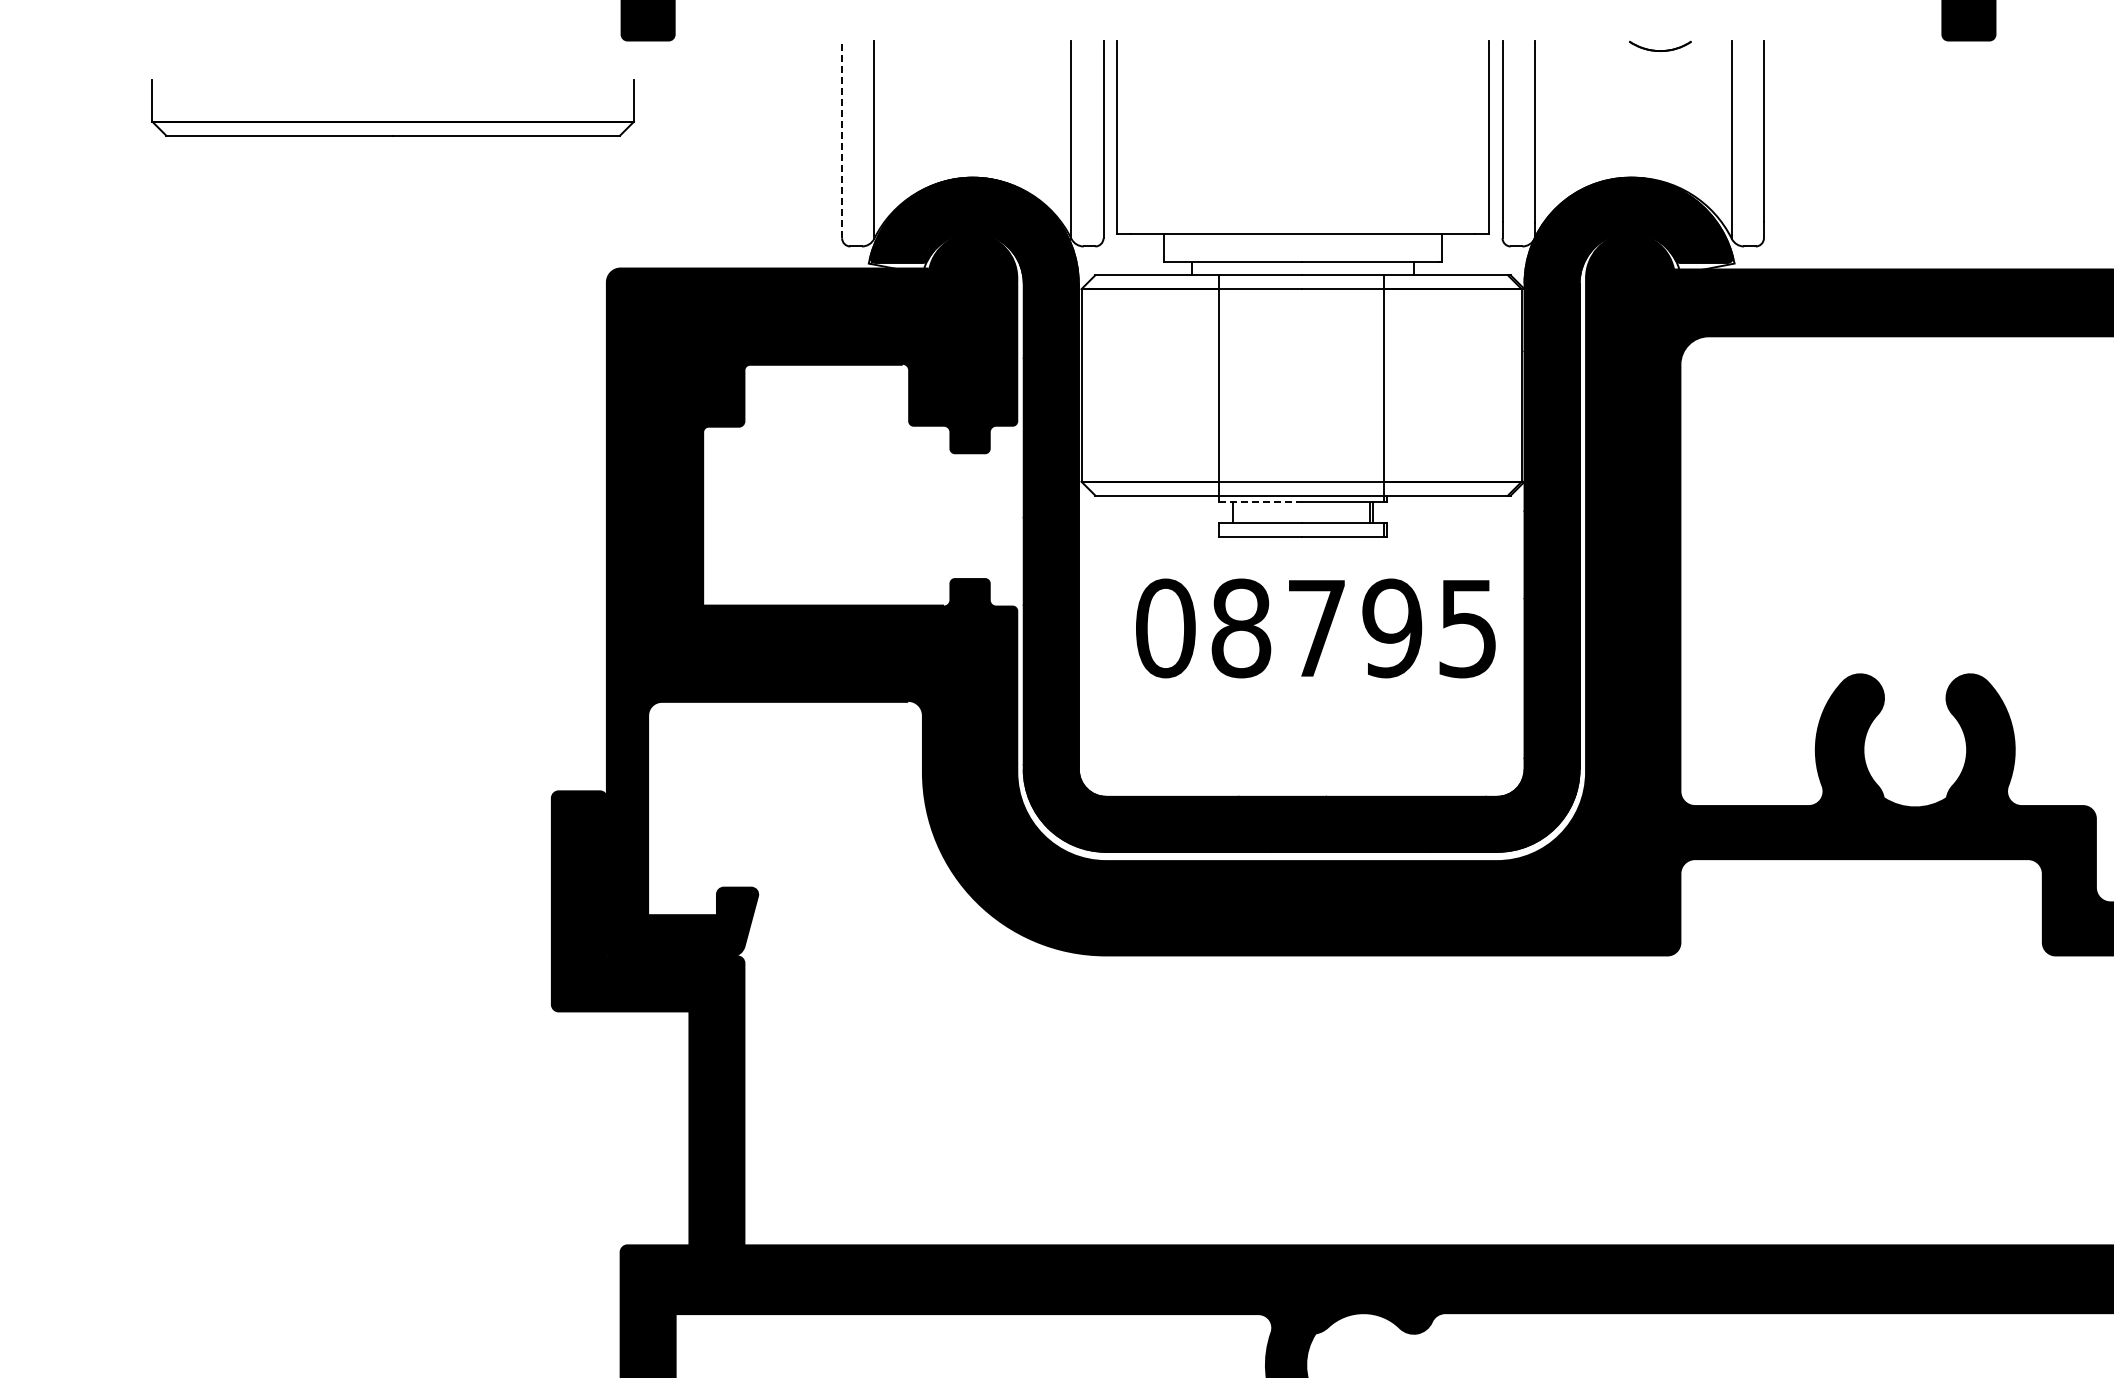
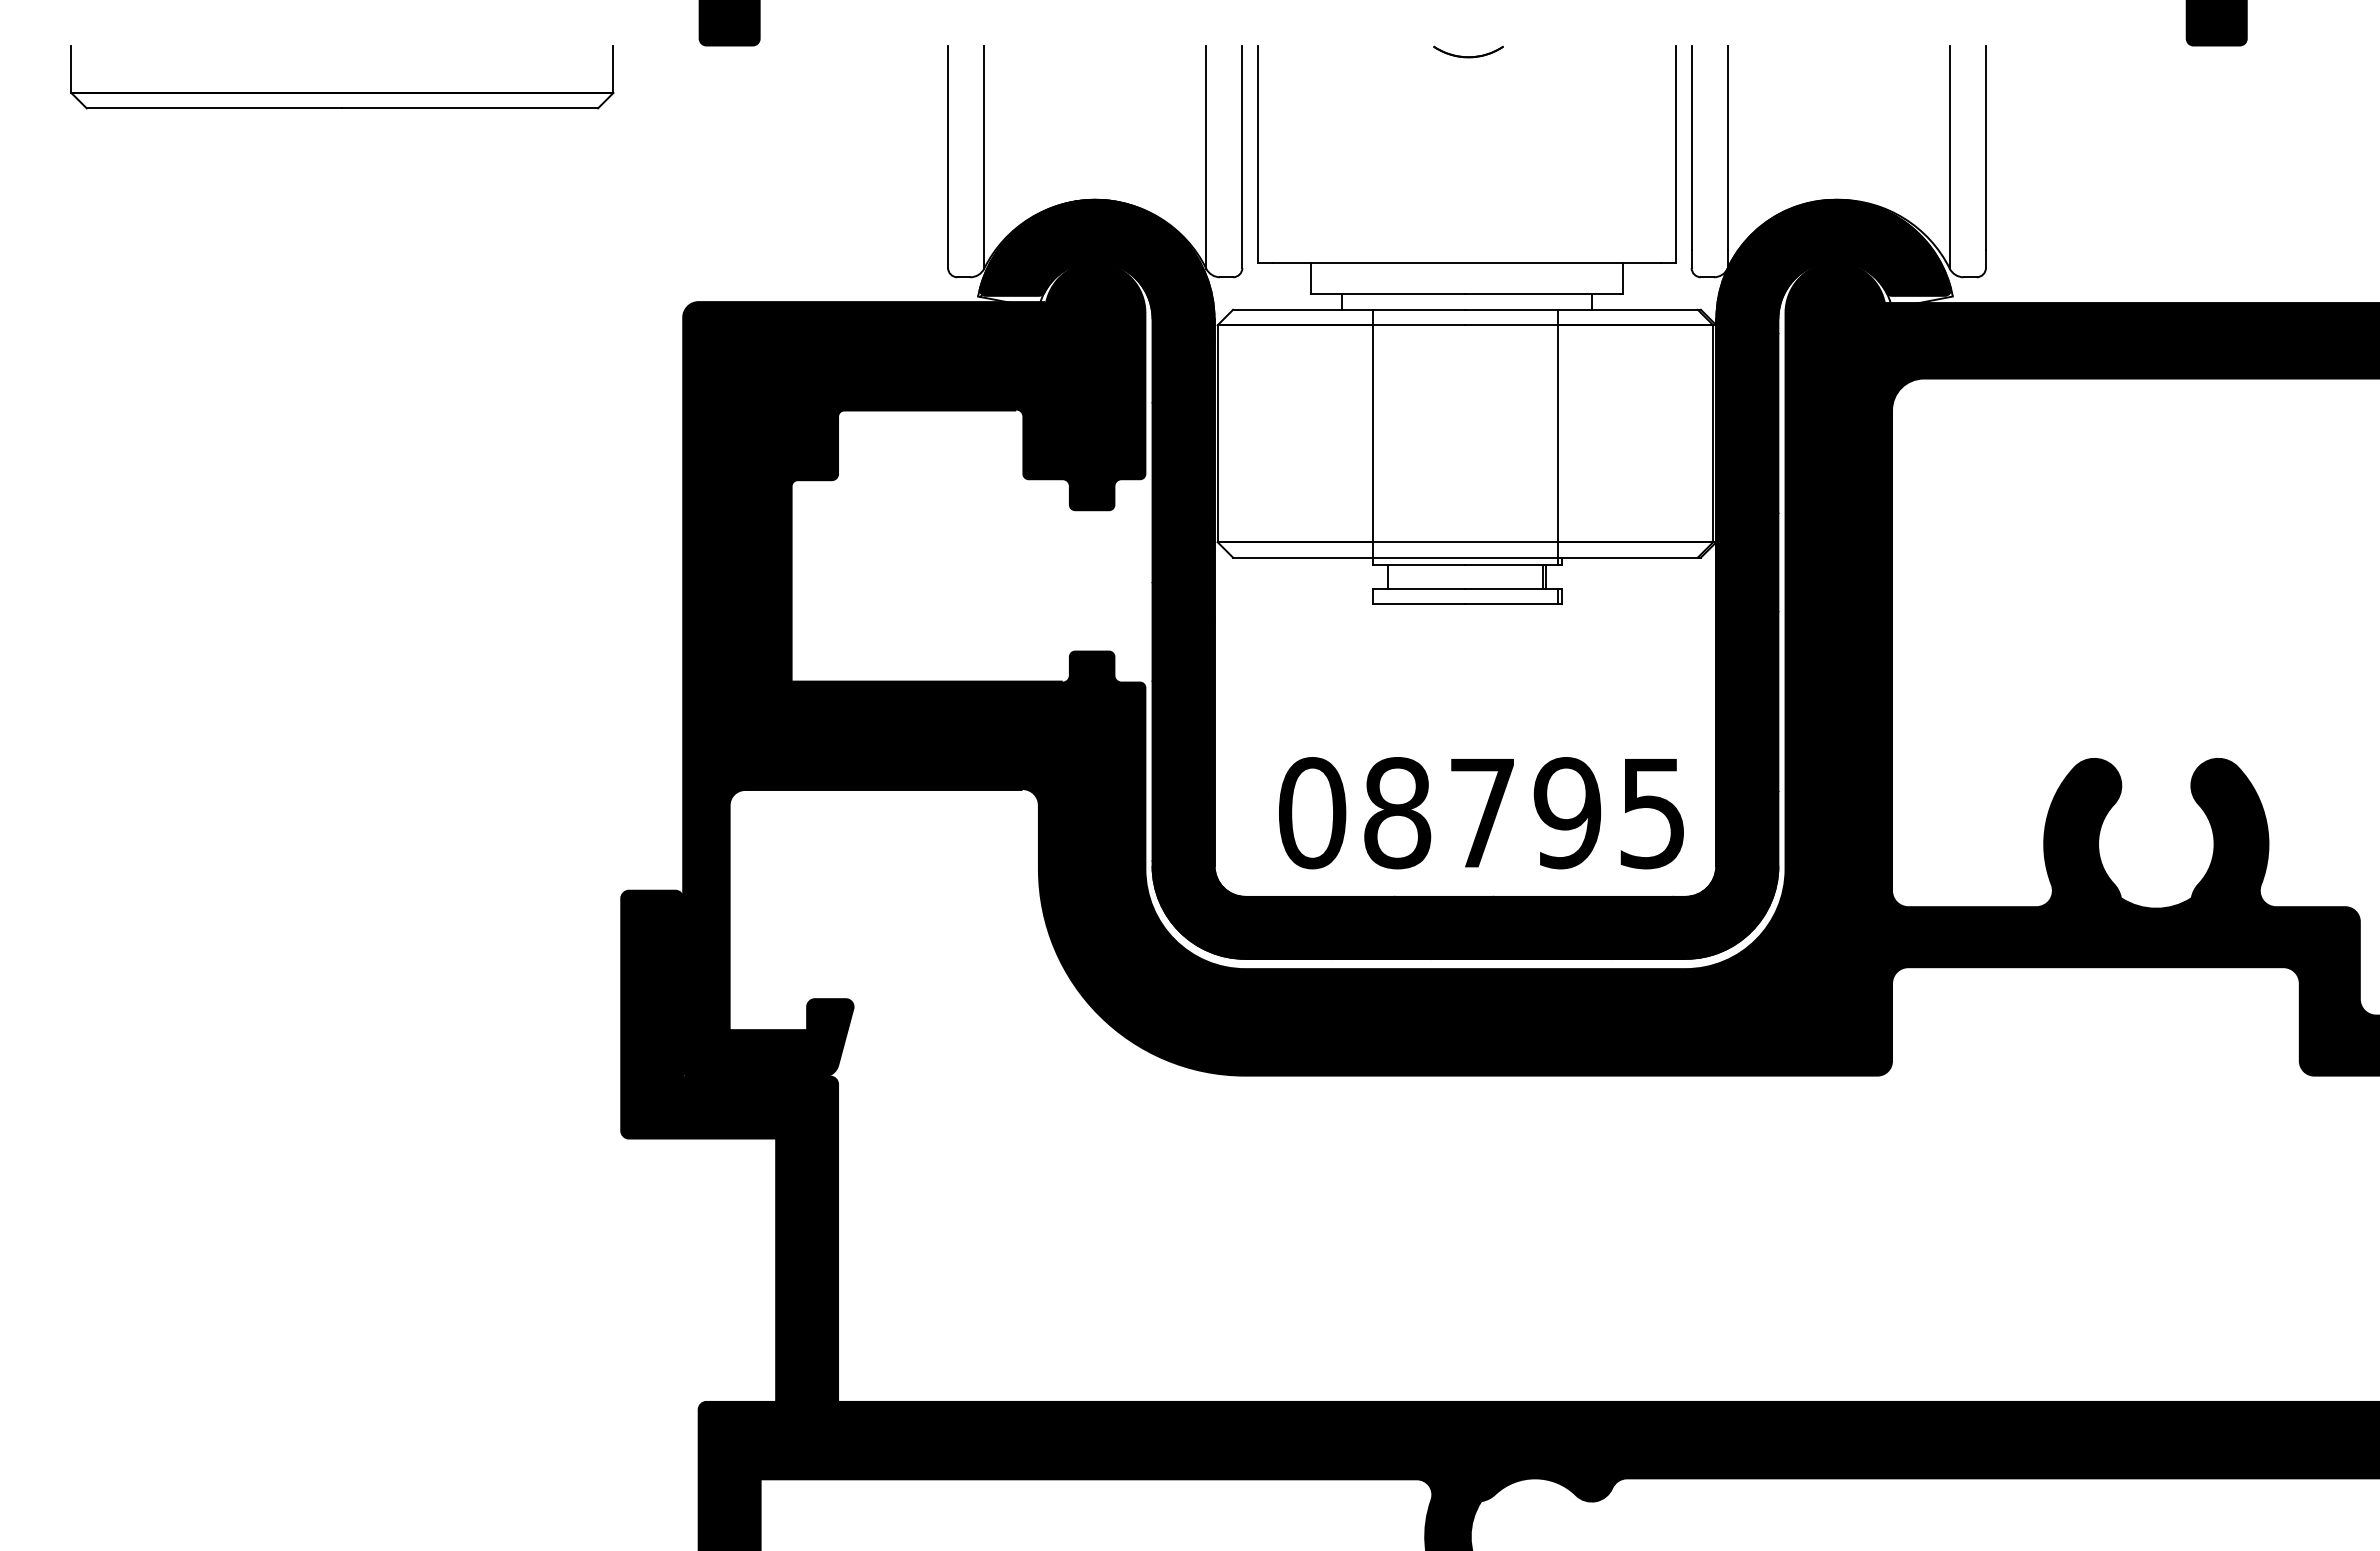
part: (1660, 45) -> (1468, 50), moved
part: (392, 121) -> (341, 92), moved
line: (842, 139) -> (948, 156), dashed -> solid
line: (1260, 502) -> (1419, 565), dashed -> solid
text: (1315, 628) -> (1481, 813), moved

